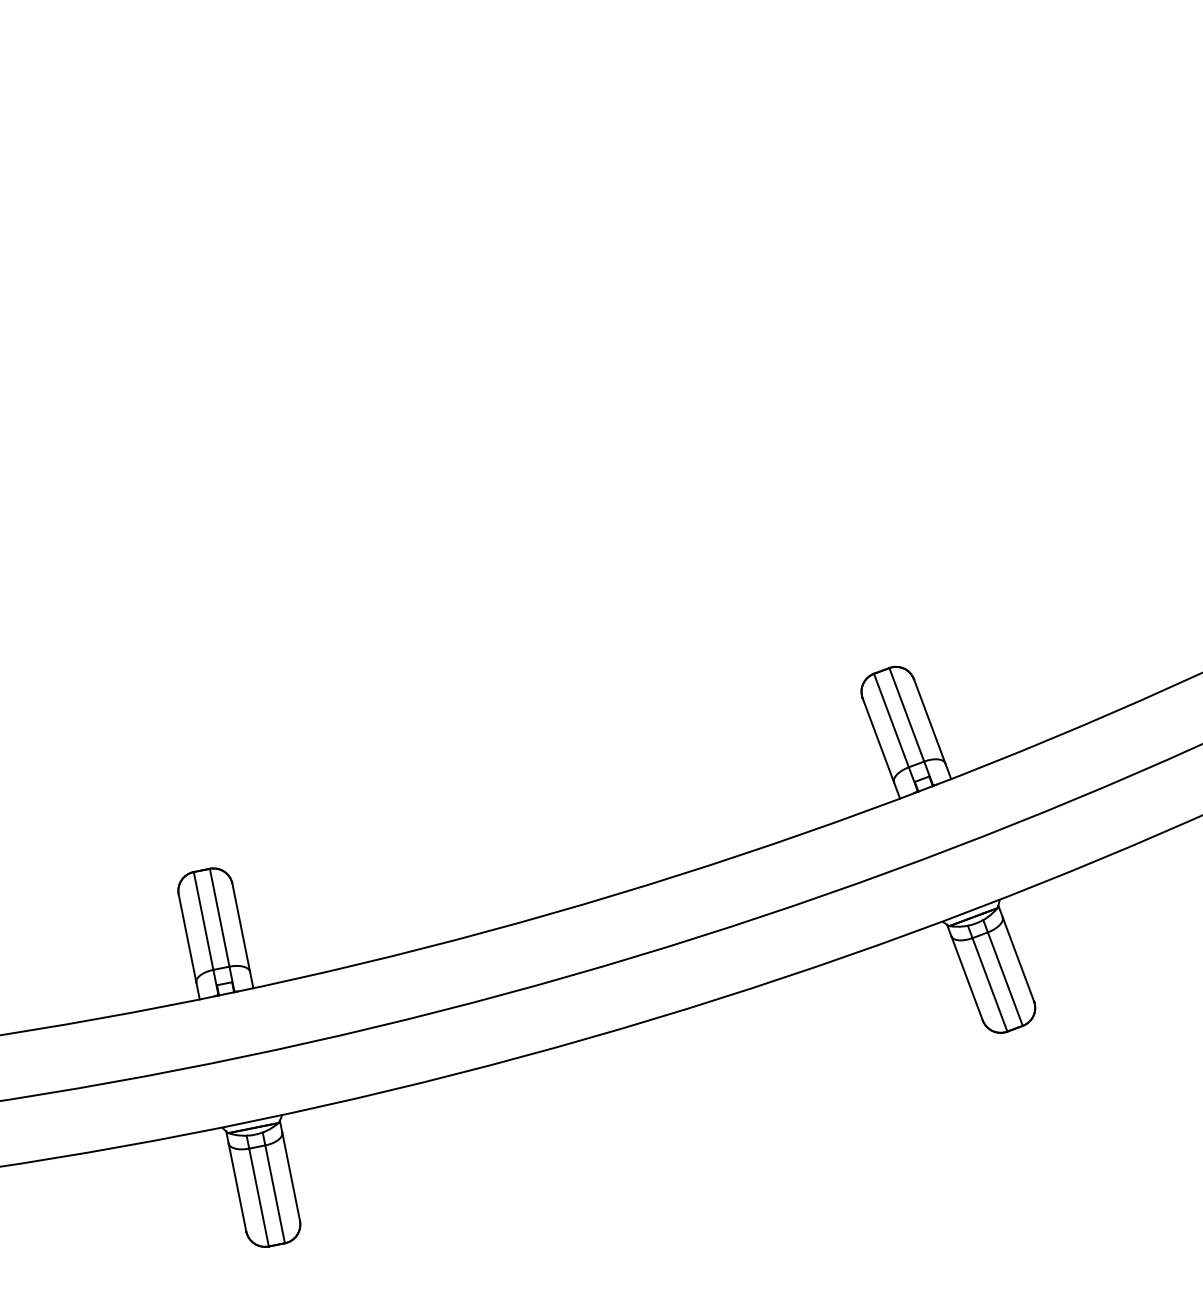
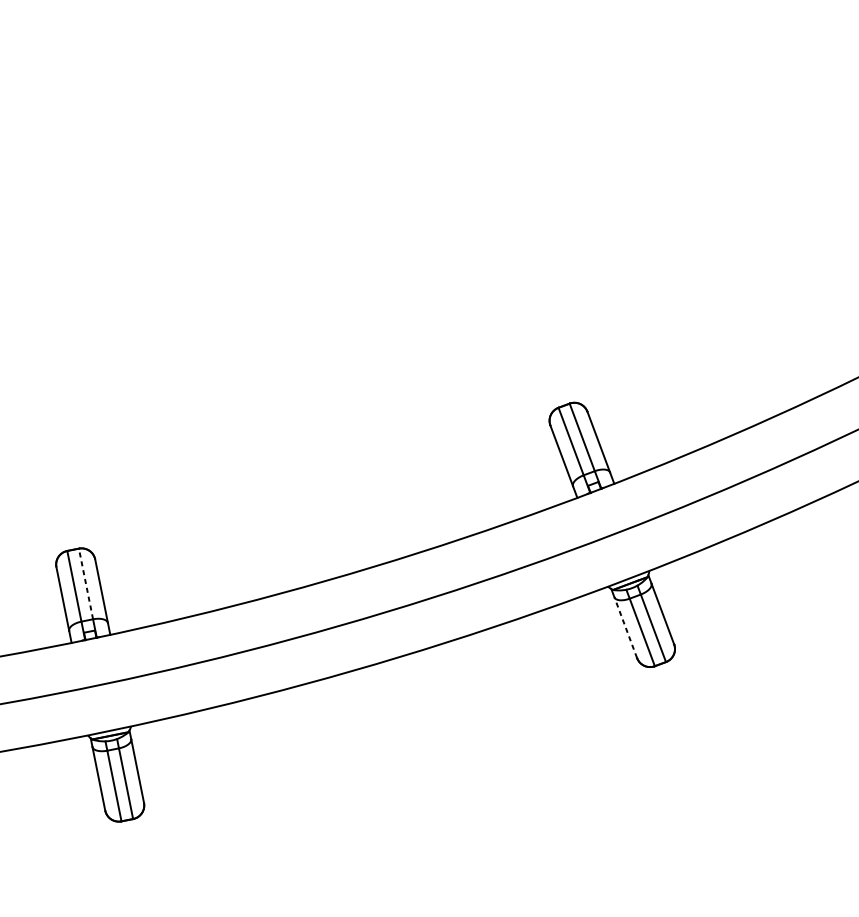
line: (219, 917) -> (85, 583), solid -> dashed
line: (967, 978) -> (626, 627), solid -> dashed

